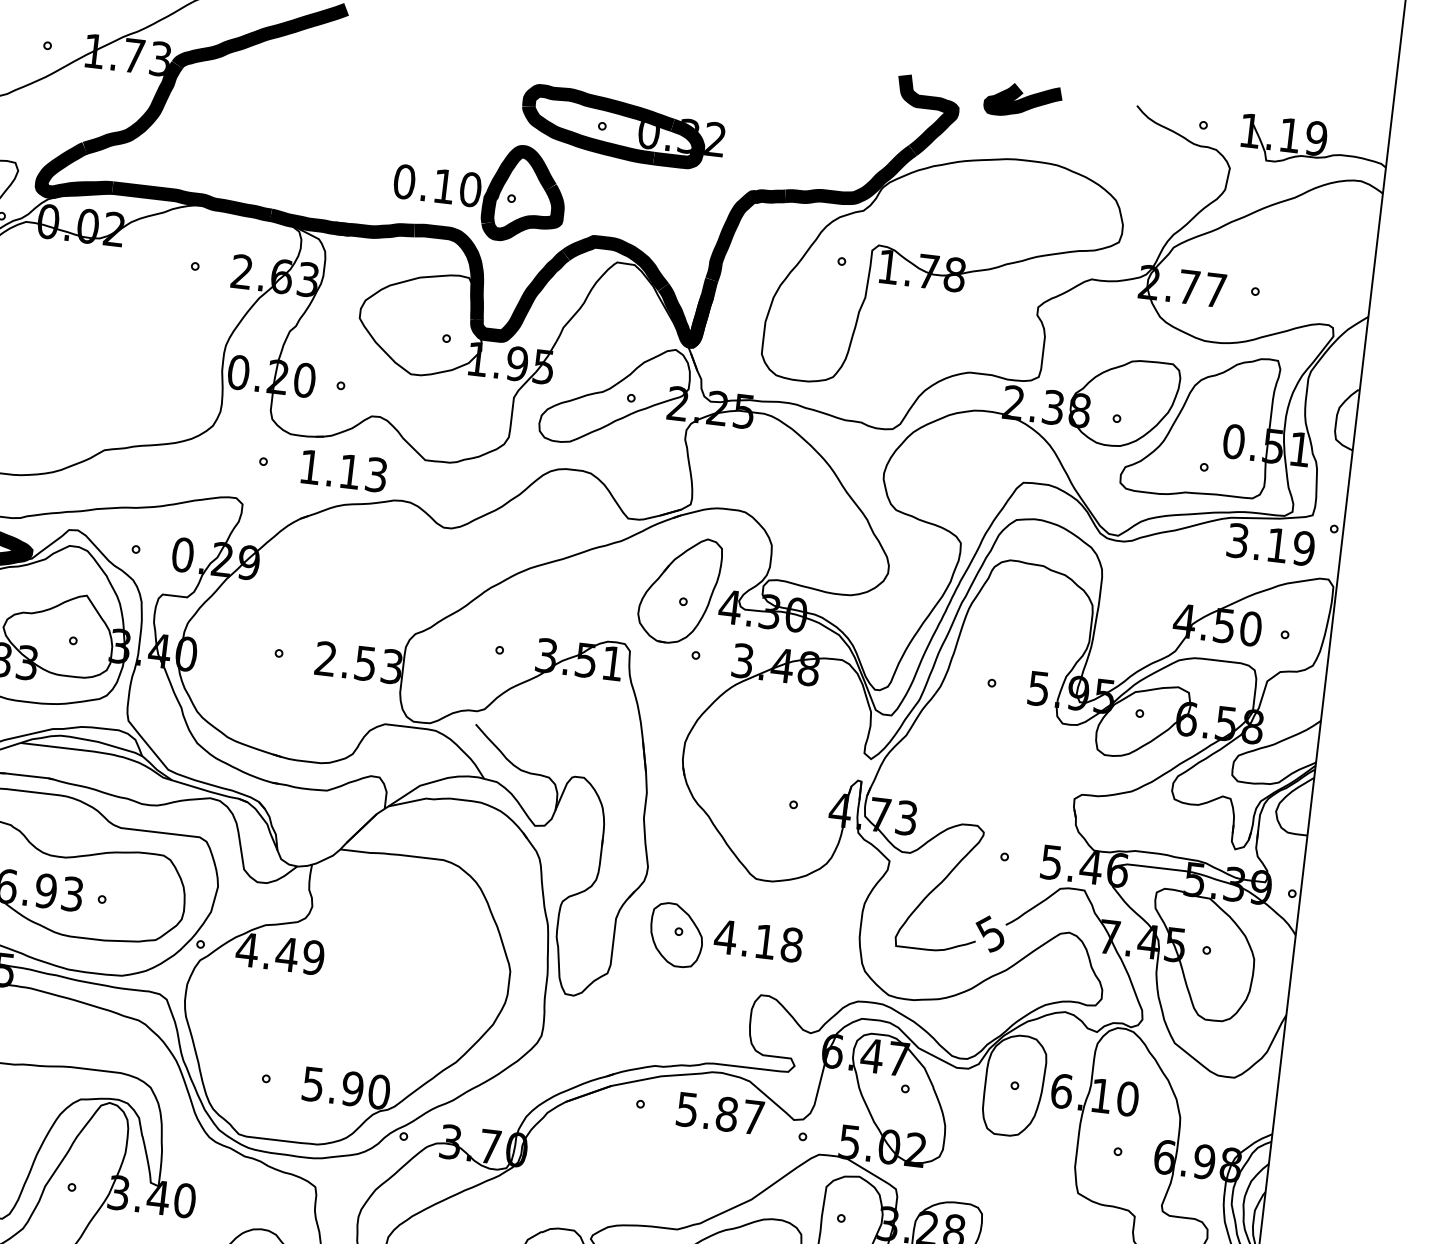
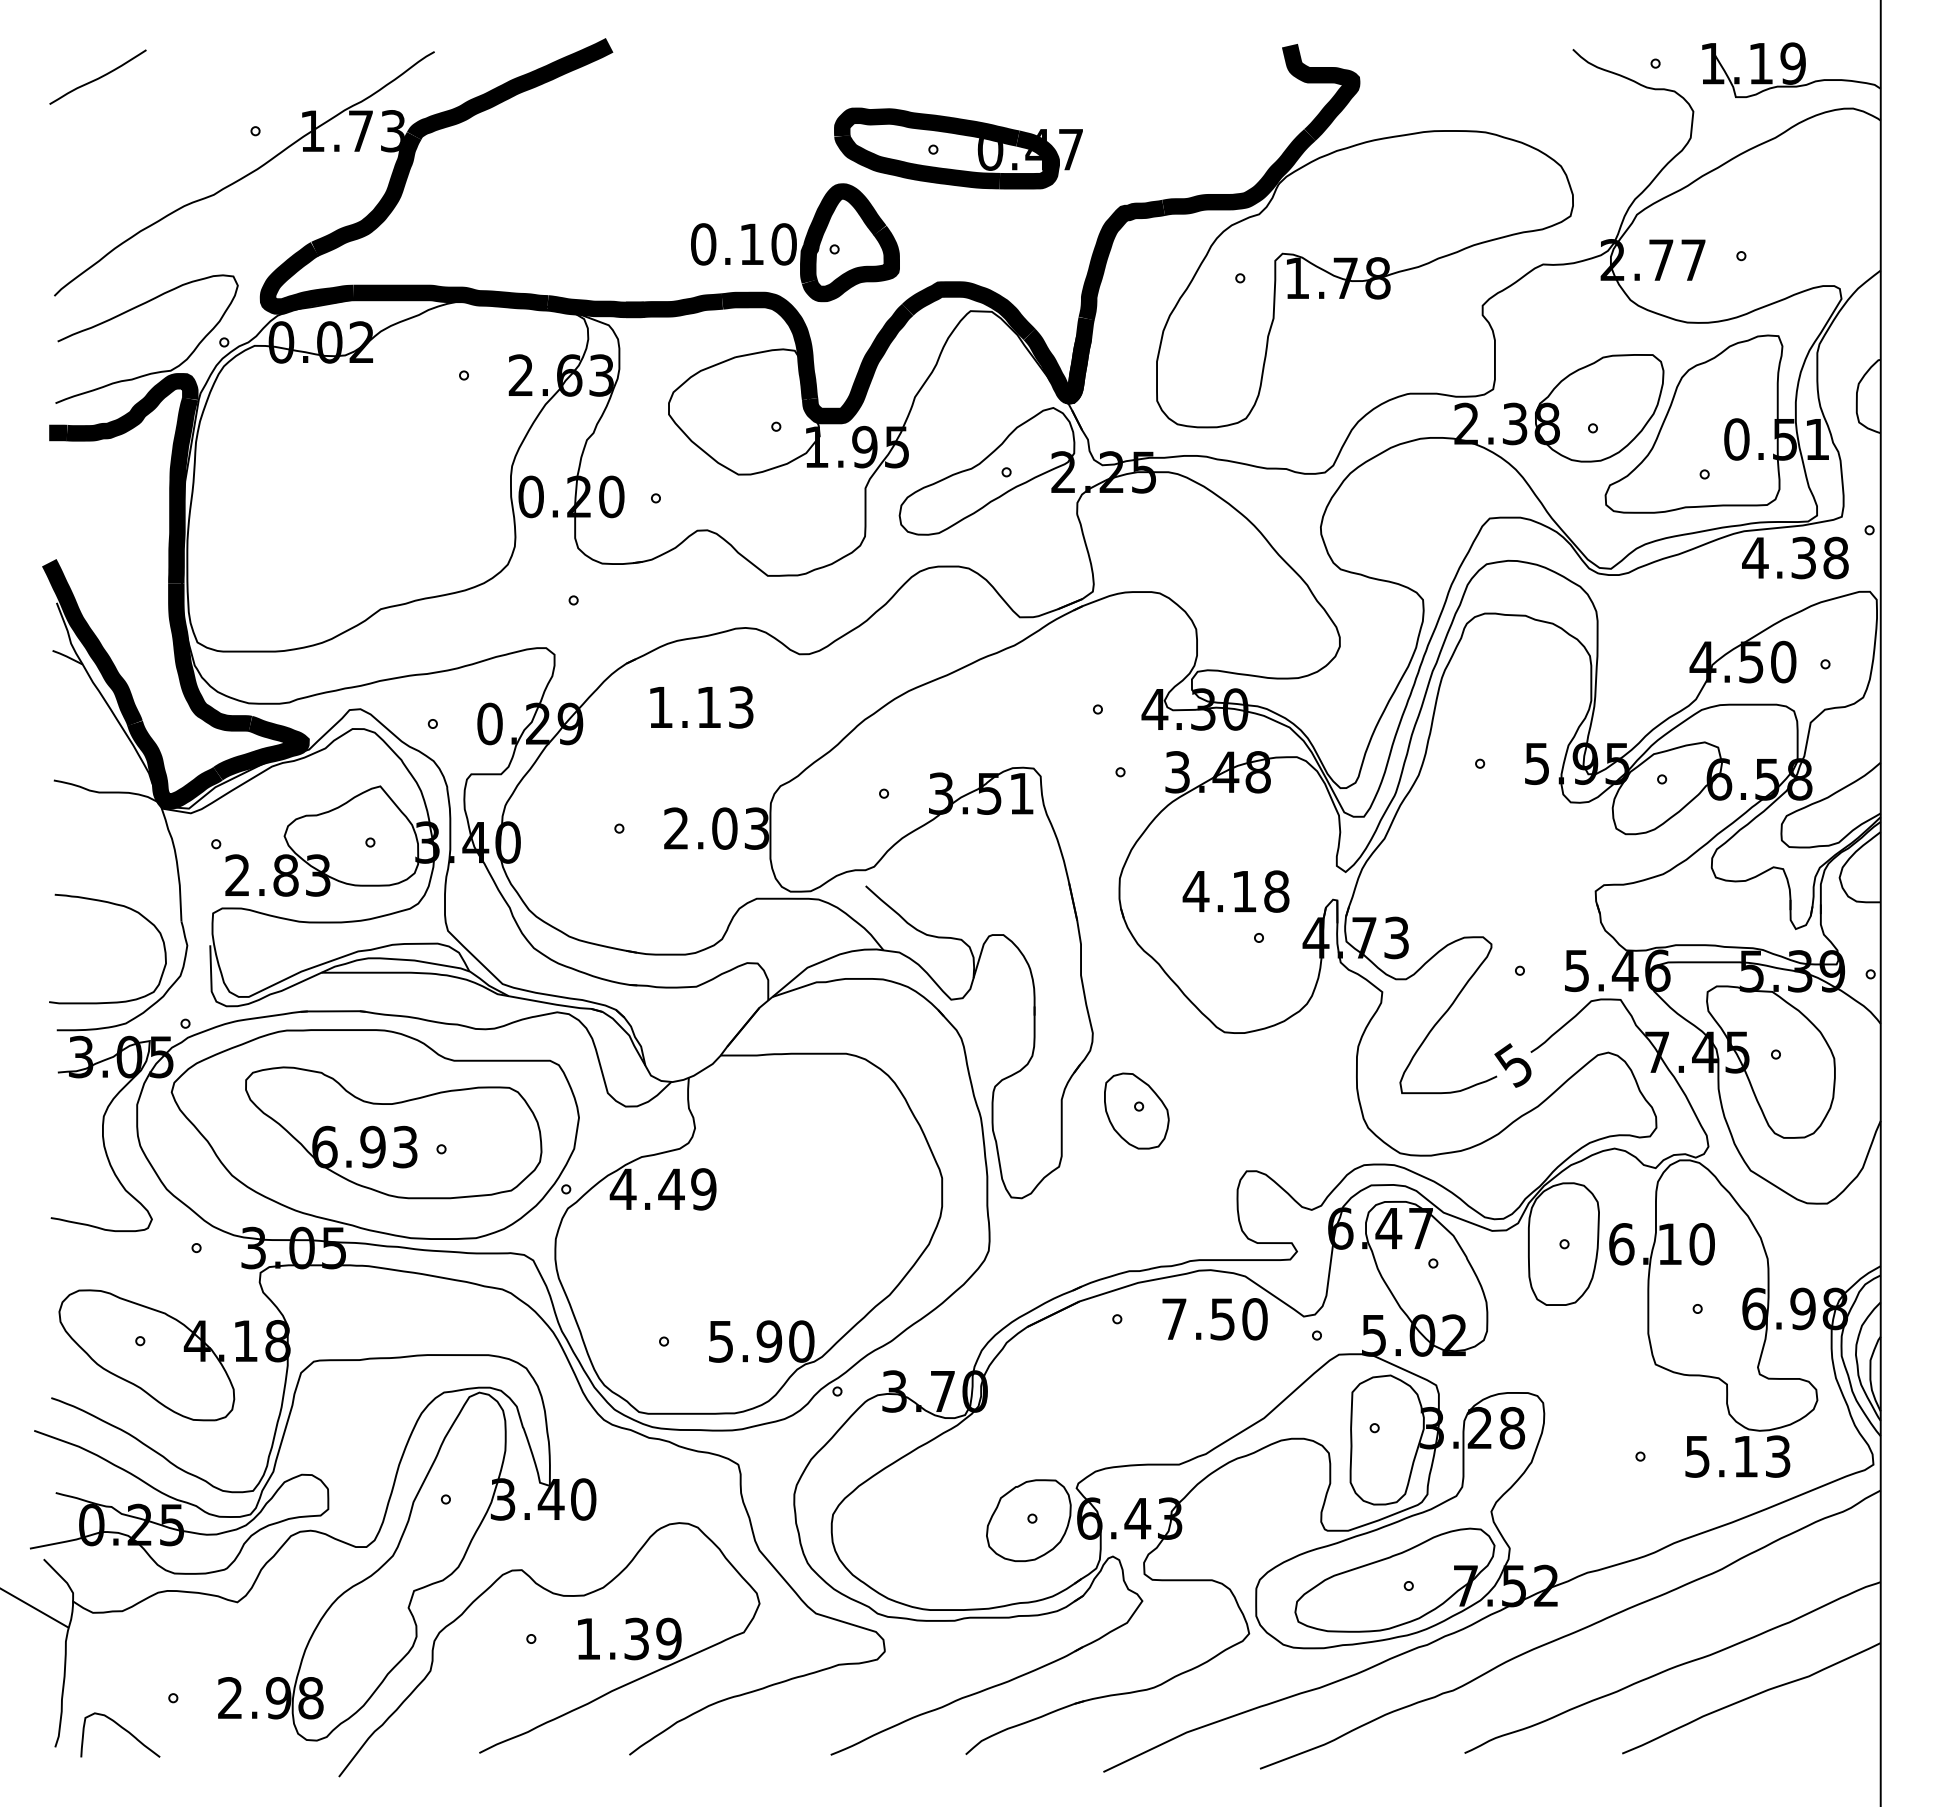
curve: (1023, 100) -> (1435, 59), removed
text: (700, 137) -> (1053, 149), 0.32 -> 0.47
text: (343, 471) -> (701, 707), moved
text: (1270, 544) -> (1795, 557), 3.19 -> 4.38
part: (679, 589) -> (1091, 695), removed
text: (365, 663) -> (724, 828), 2.53 -> 2.03
text: (758, 940) -> (1235, 891), moved
text: (720, 1113) -> (1214, 1319), 5.87 -> 7.50

